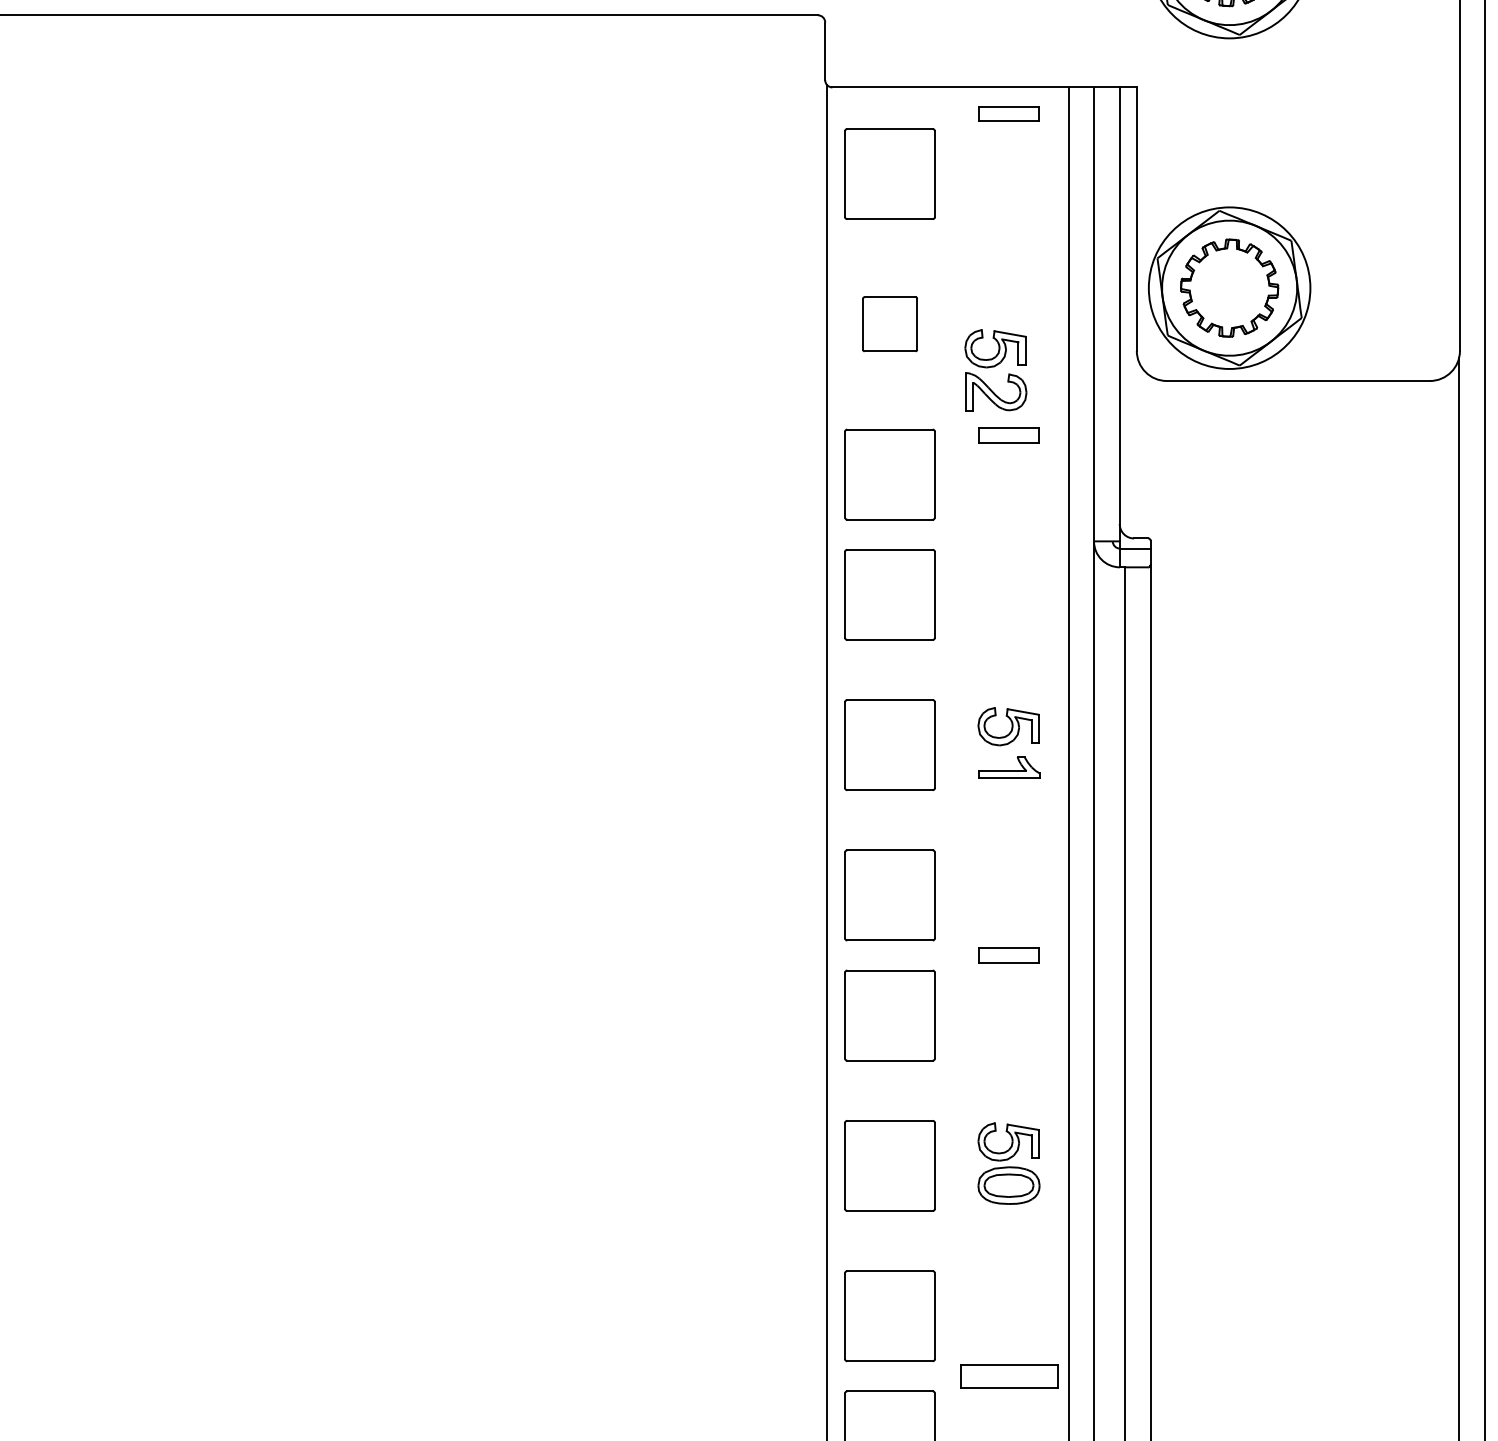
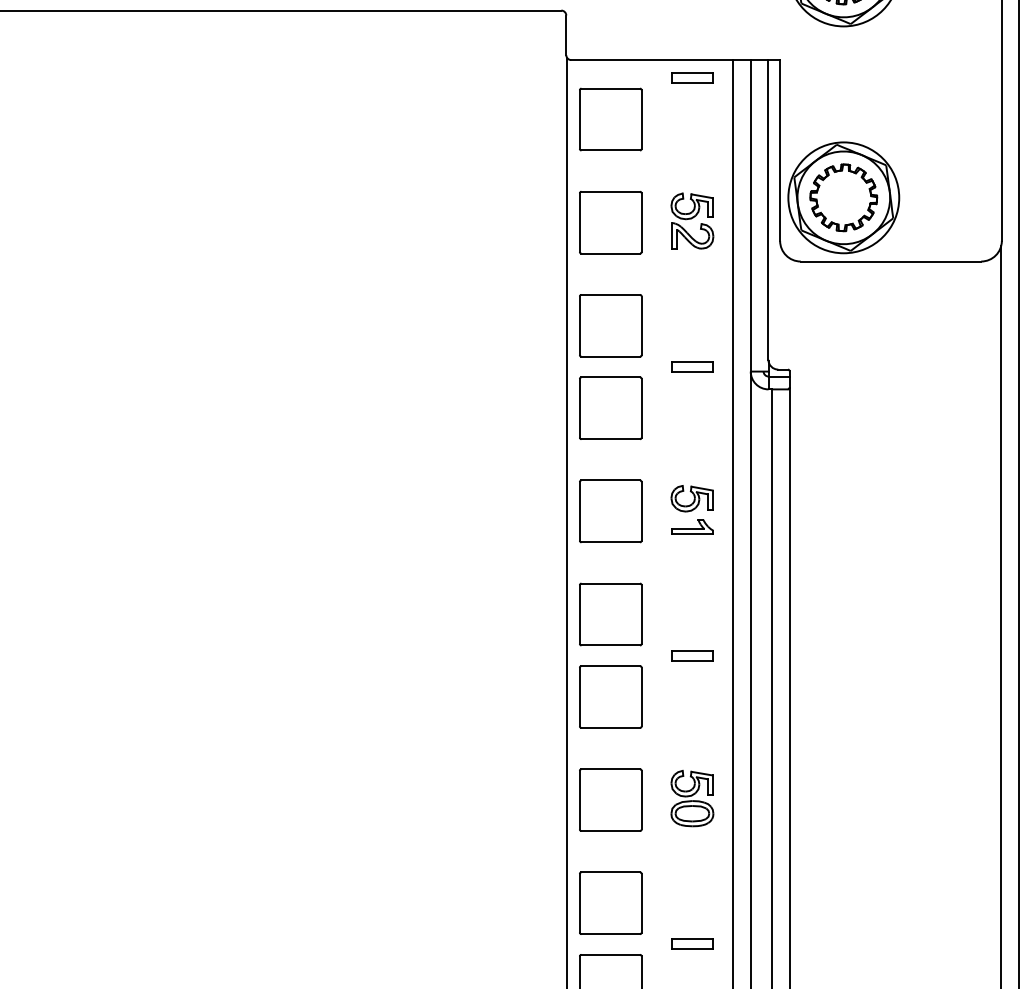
part: (889, 324) -> (610, 222), size x1.67
part: (996, 369) -> (692, 220), moved
part: (1009, 434) -> (692, 366), moved
part: (1009, 1374) -> (692, 943), size x0.62

